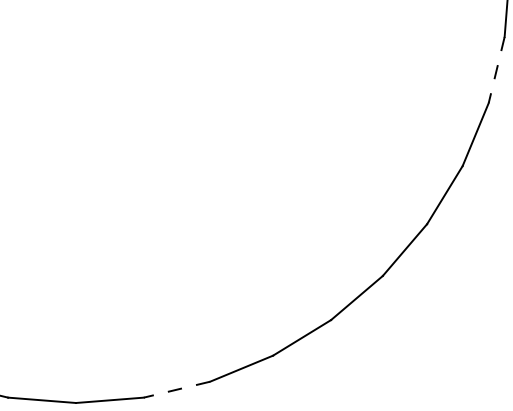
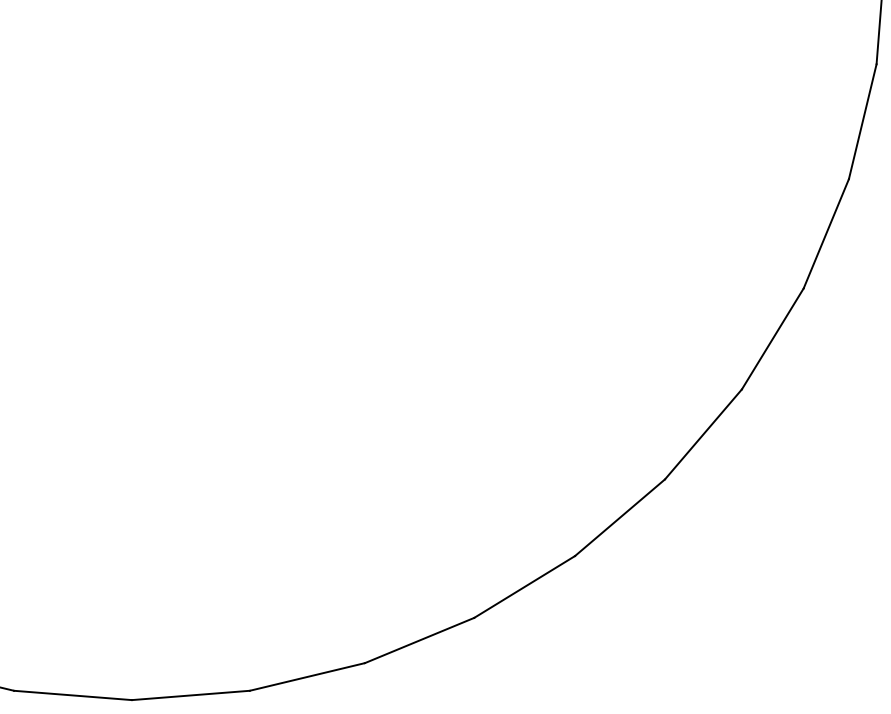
line: (496, 70) -> (862, 122), dashed -> solid
line: (176, 389) -> (306, 676), dashed -> solid

